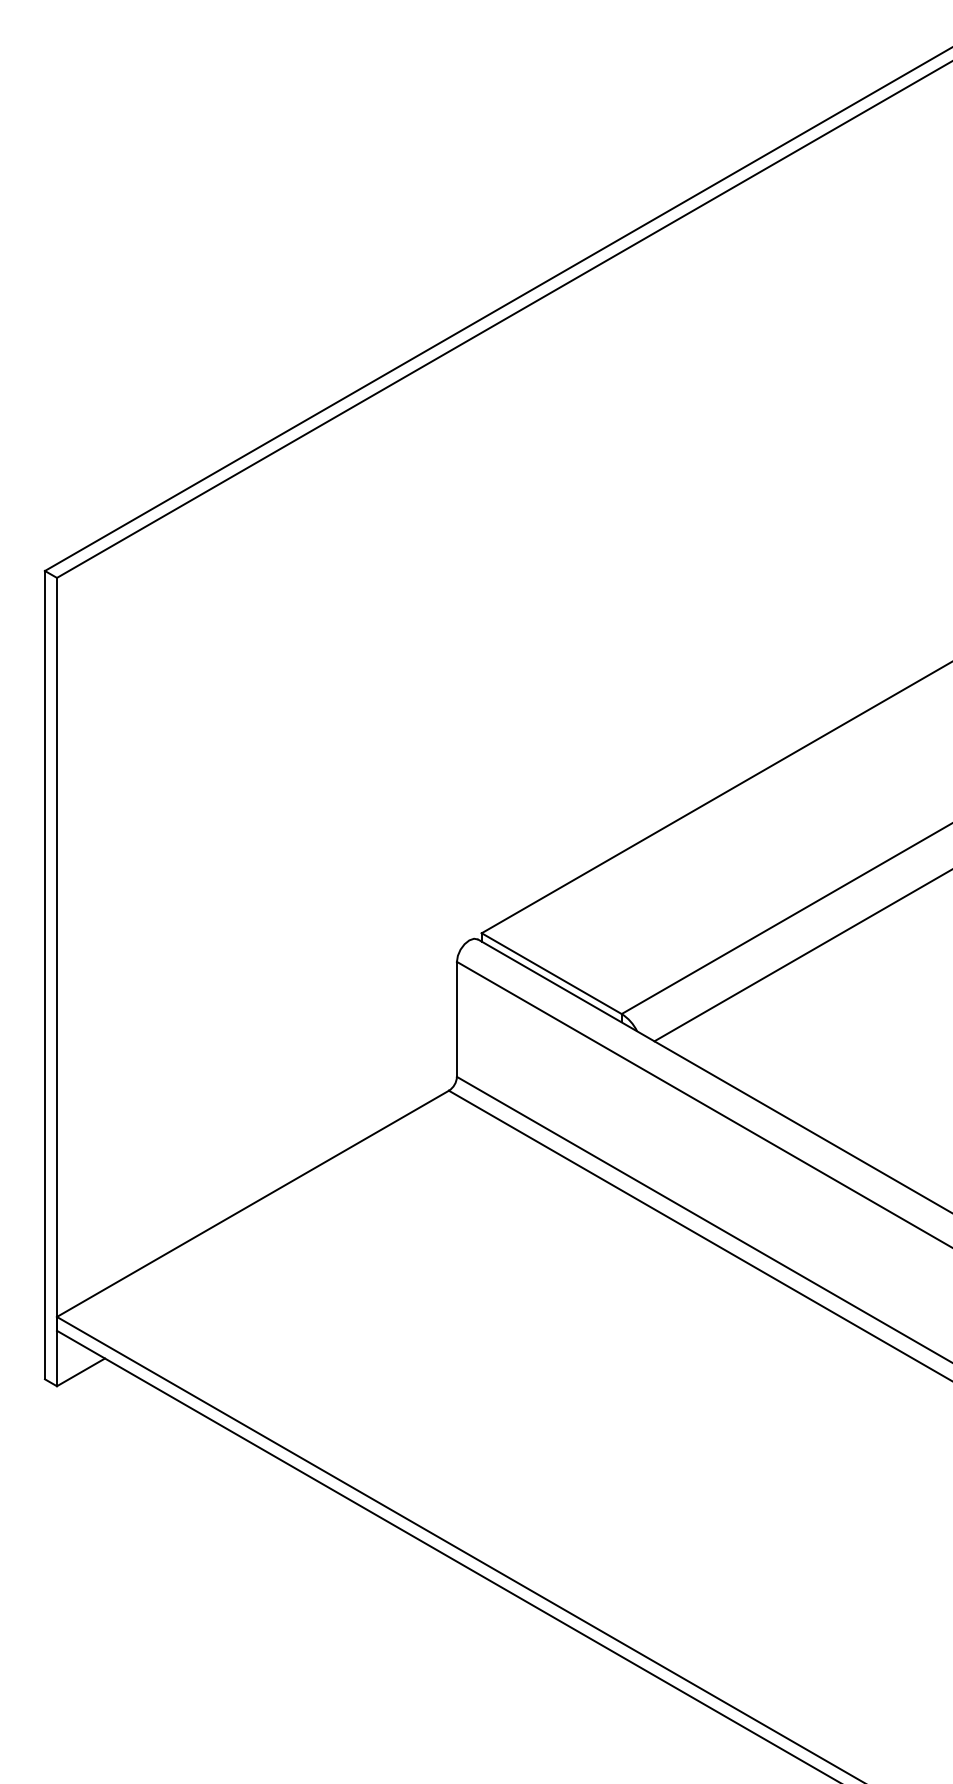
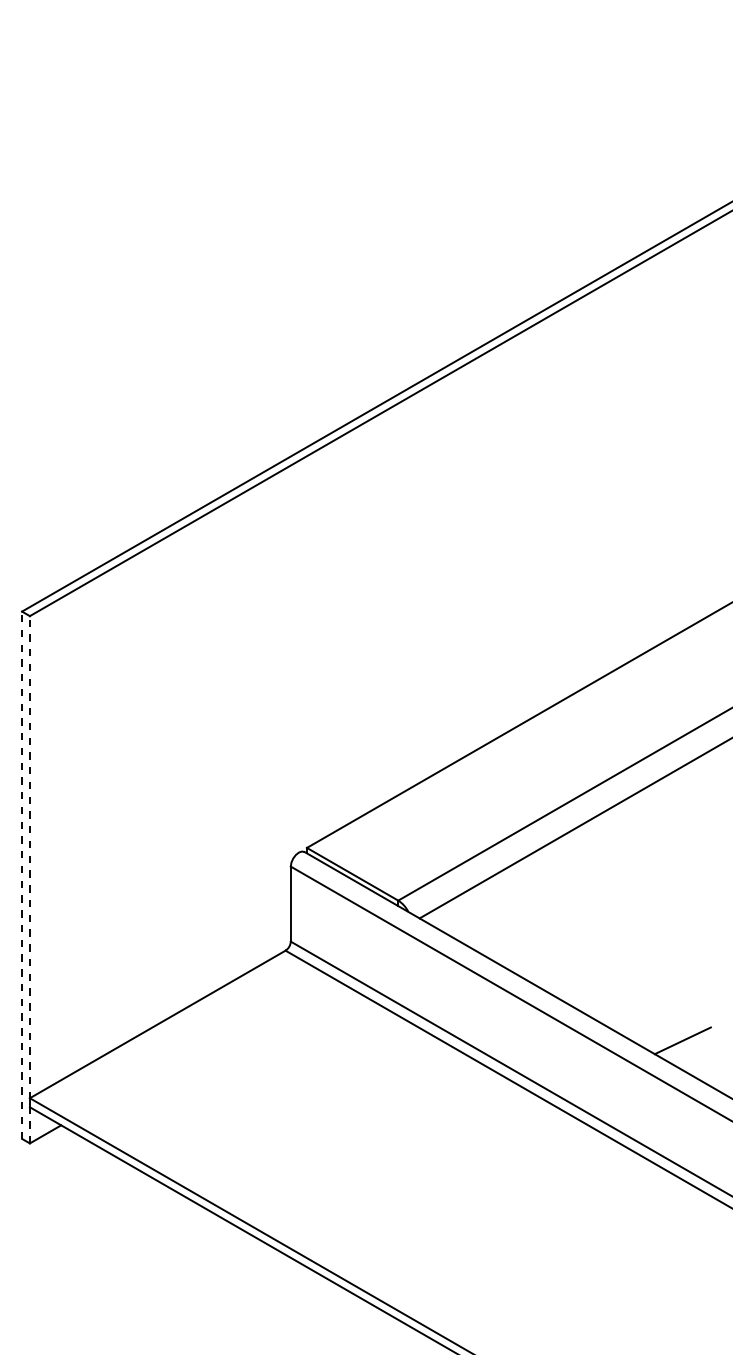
line: (45, 975) -> (22, 875), solid -> dashed
line: (56, 981) -> (29, 879), solid -> dashed

